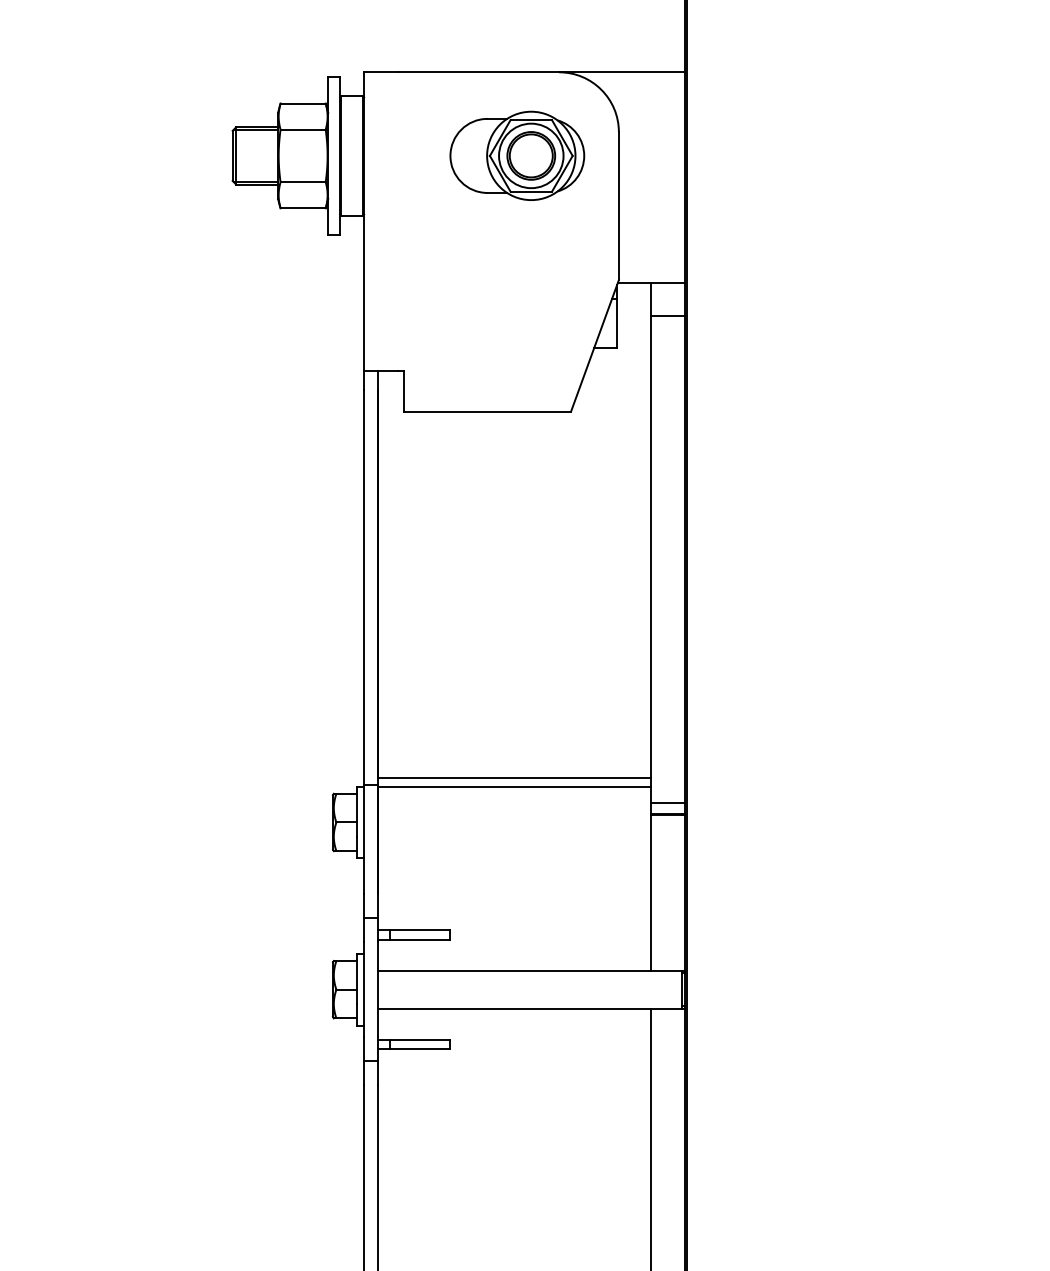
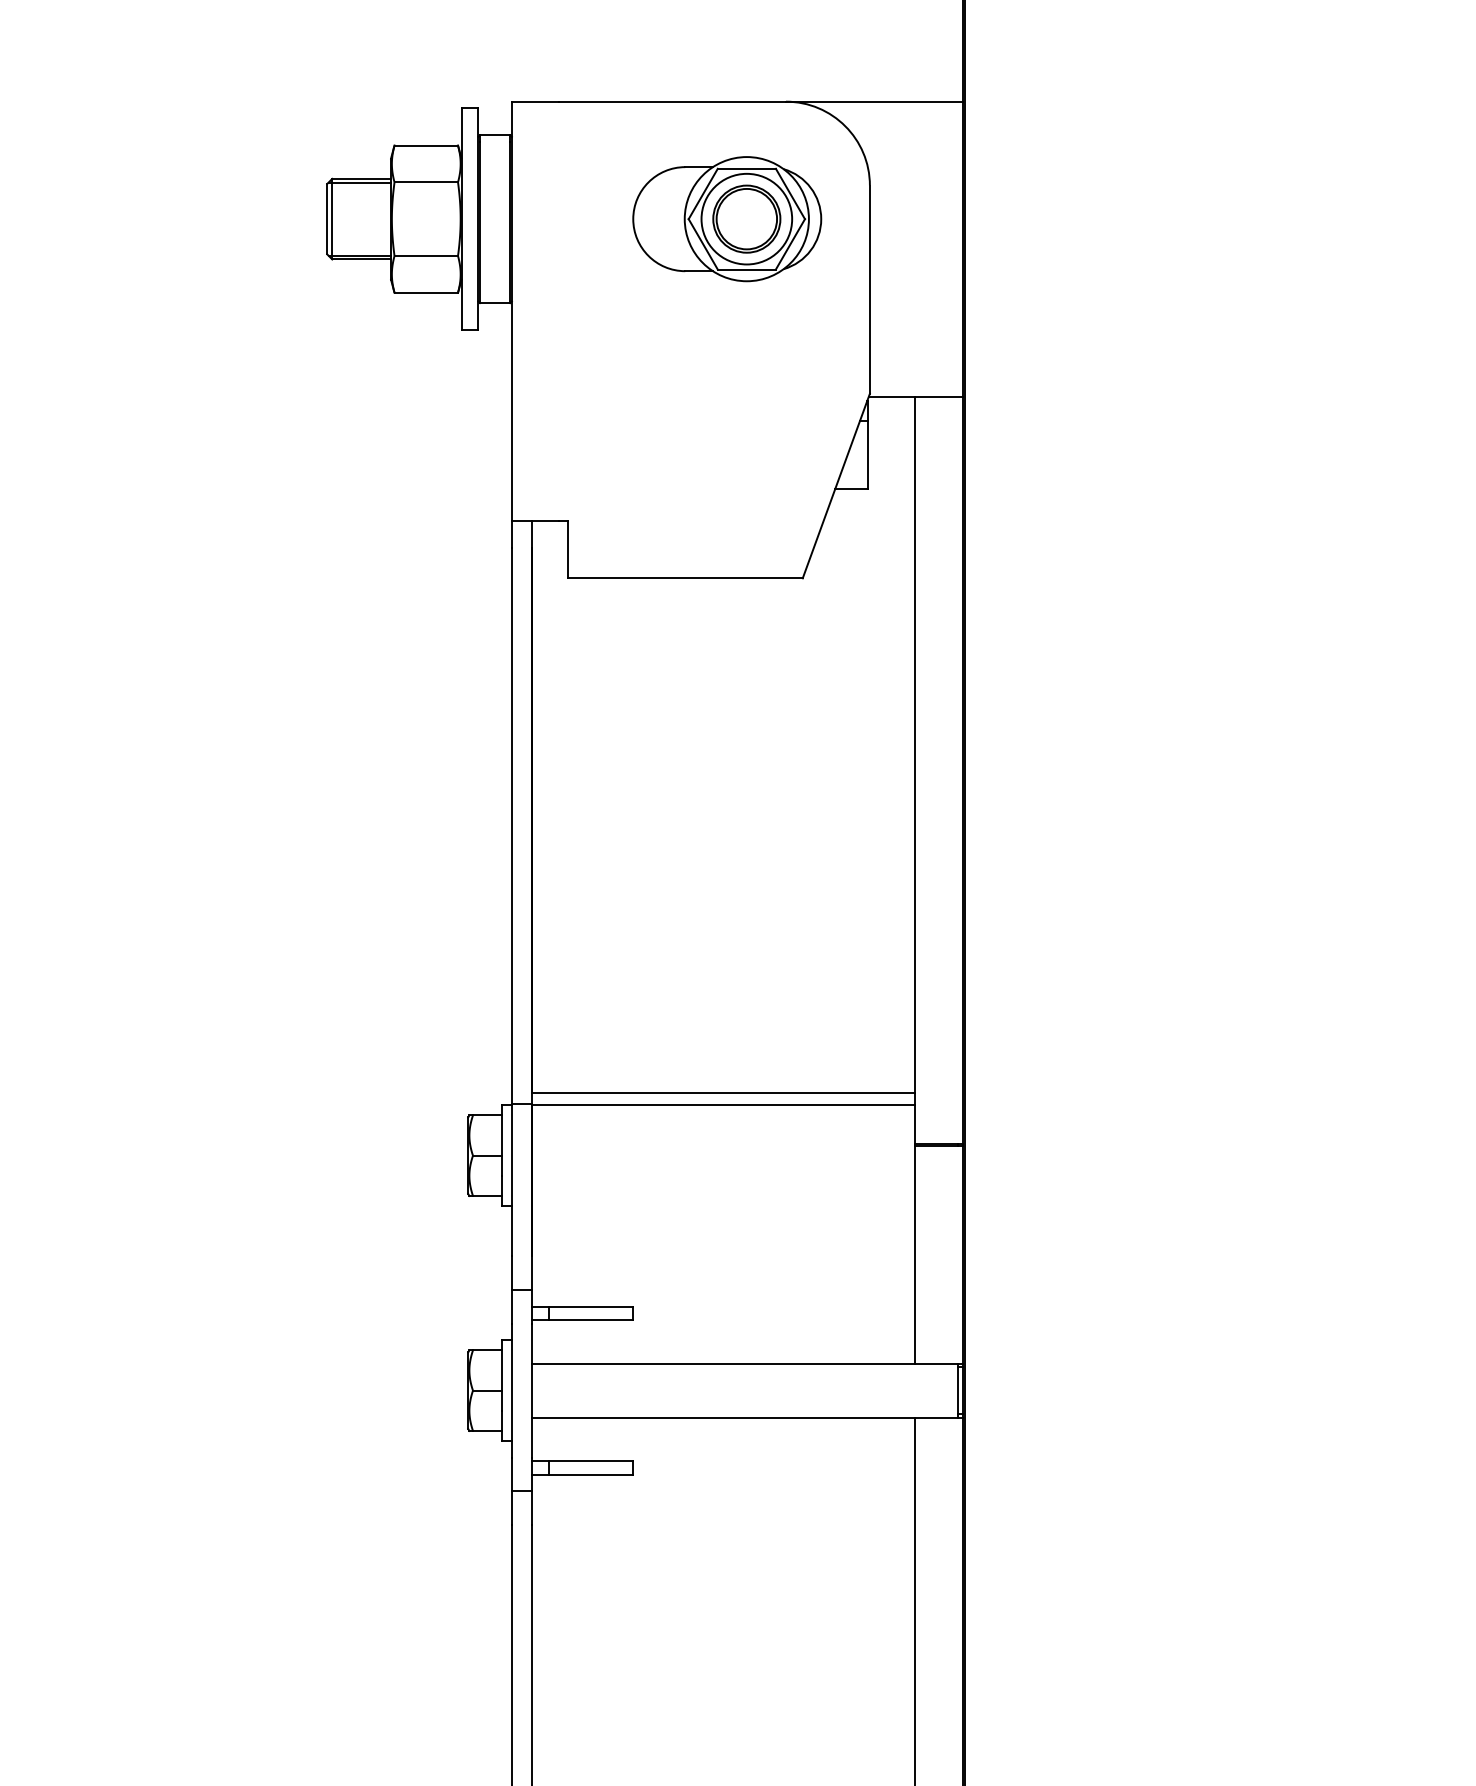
line: (667, 316) -> (938, 444), removed
line: (667, 802) -> (938, 1127), removed

